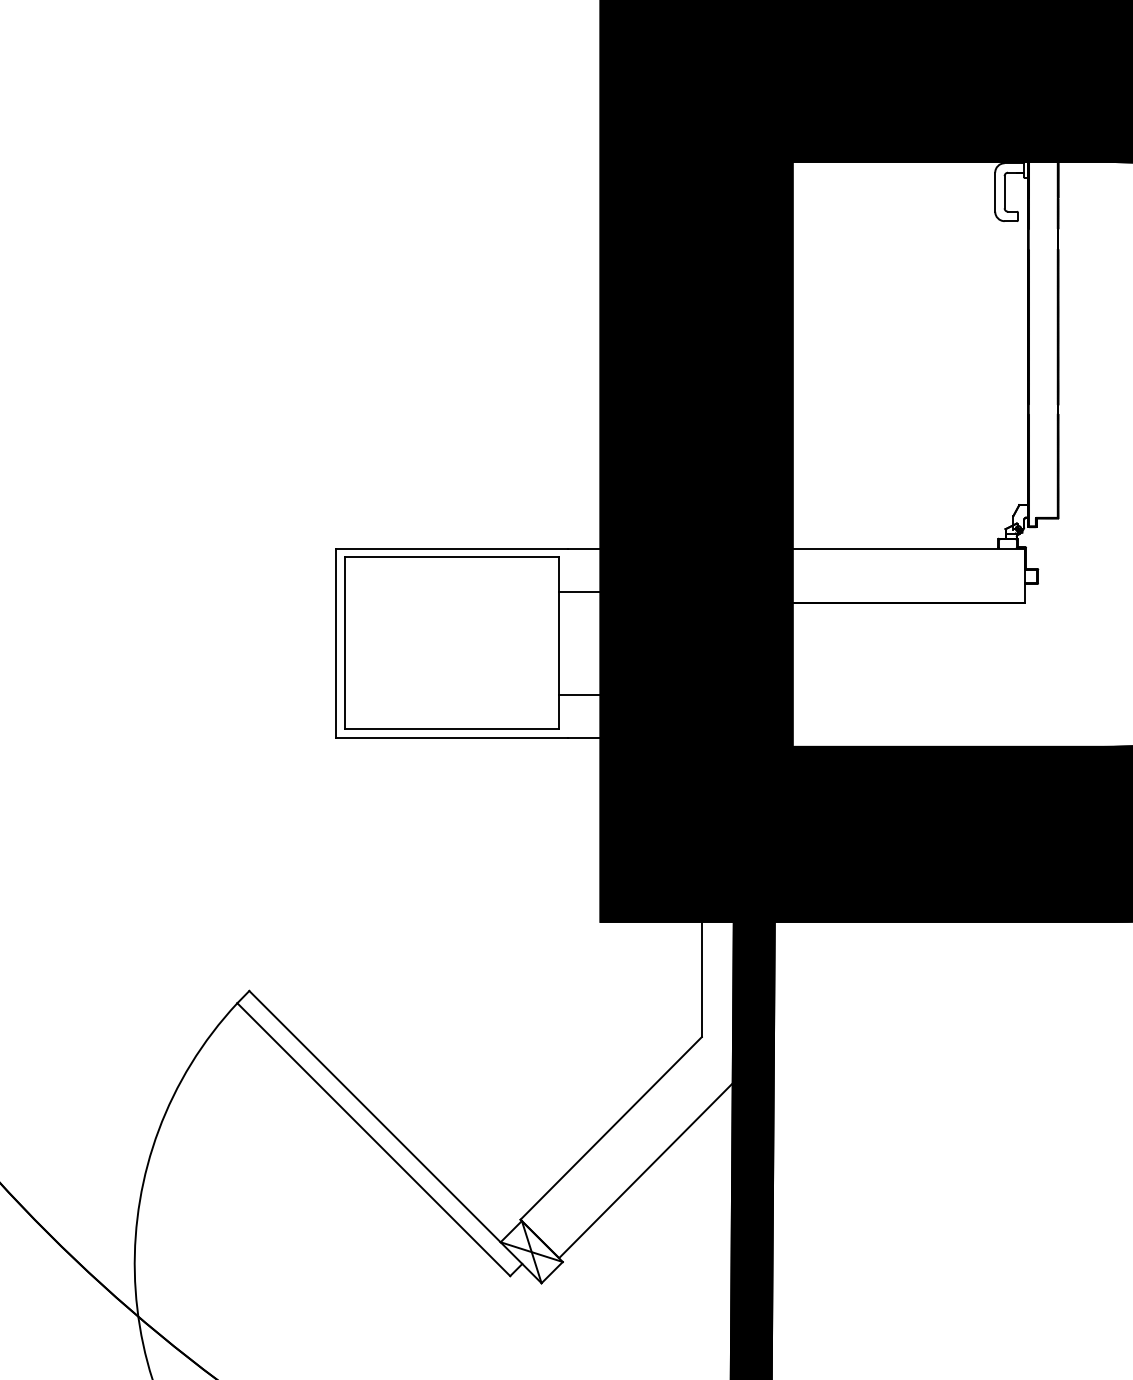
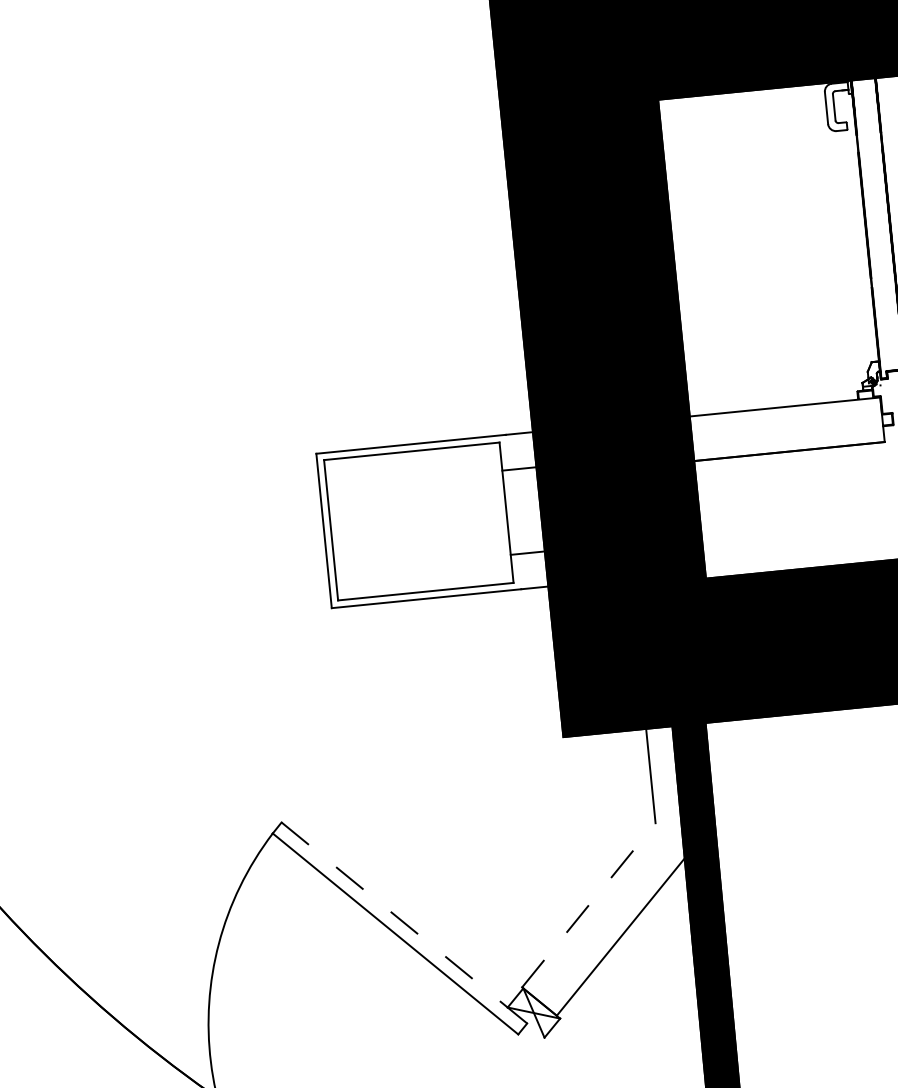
line: (611, 1128) -> (589, 905), solid -> dashed
line: (395, 1137) -> (413, 930), solid -> dashed

